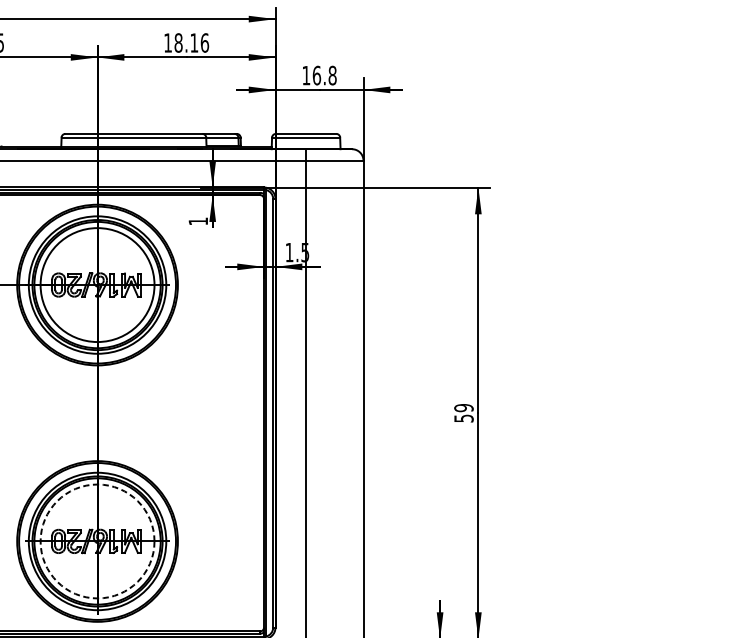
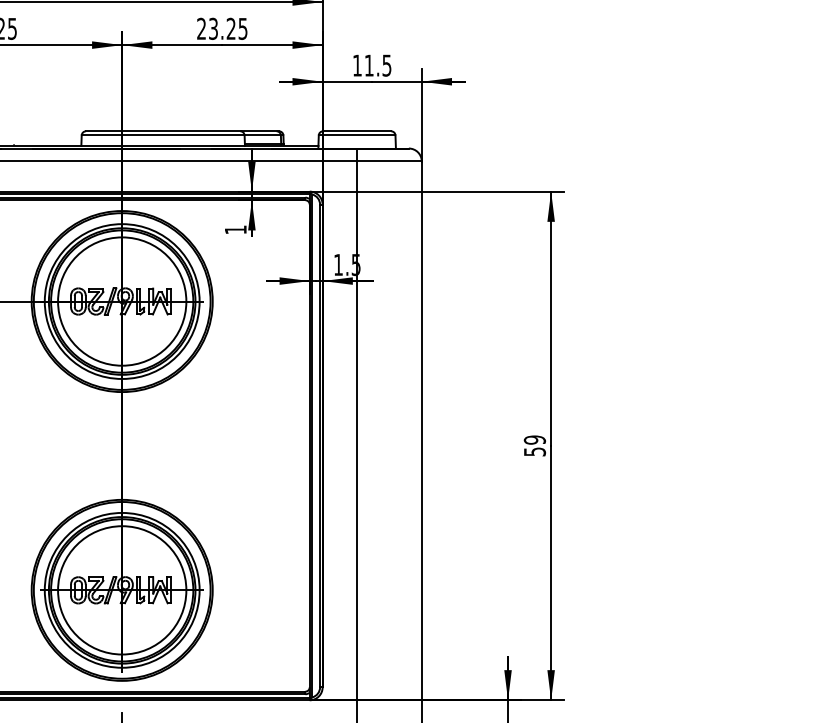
text: (186, 42) -> (222, 28), 18.16 -> 23.25
text: (324, 75) -> (377, 65), 16.8 -> 11.5
circle: (97, 541) -> (122, 590), dashed -> solid

